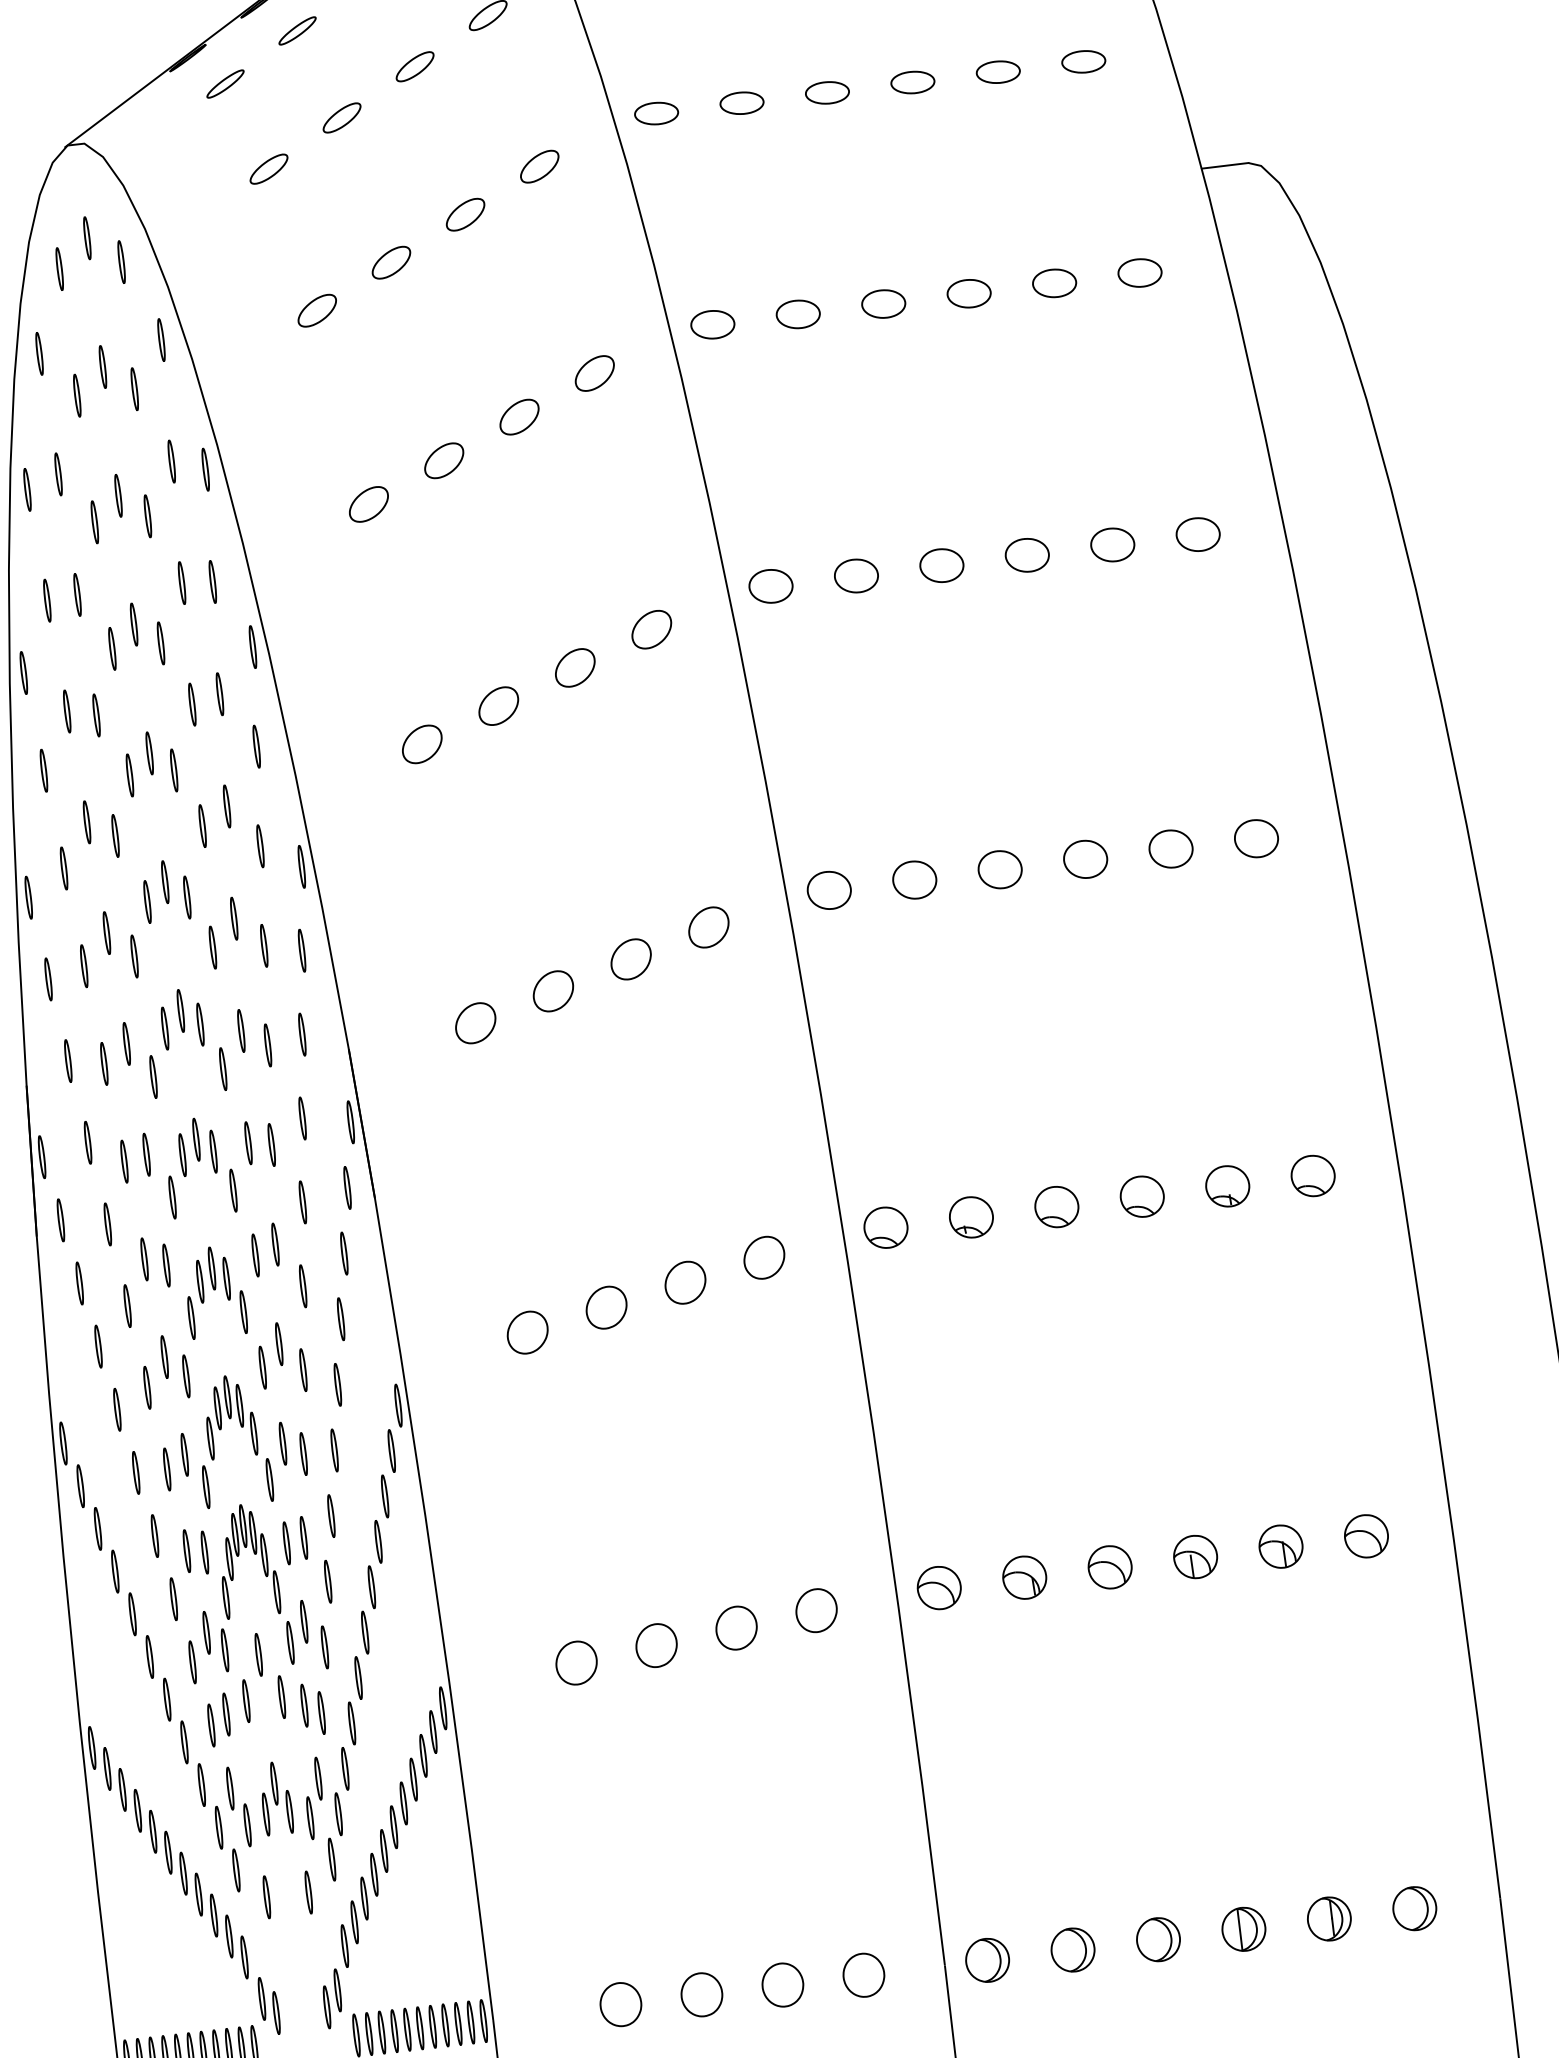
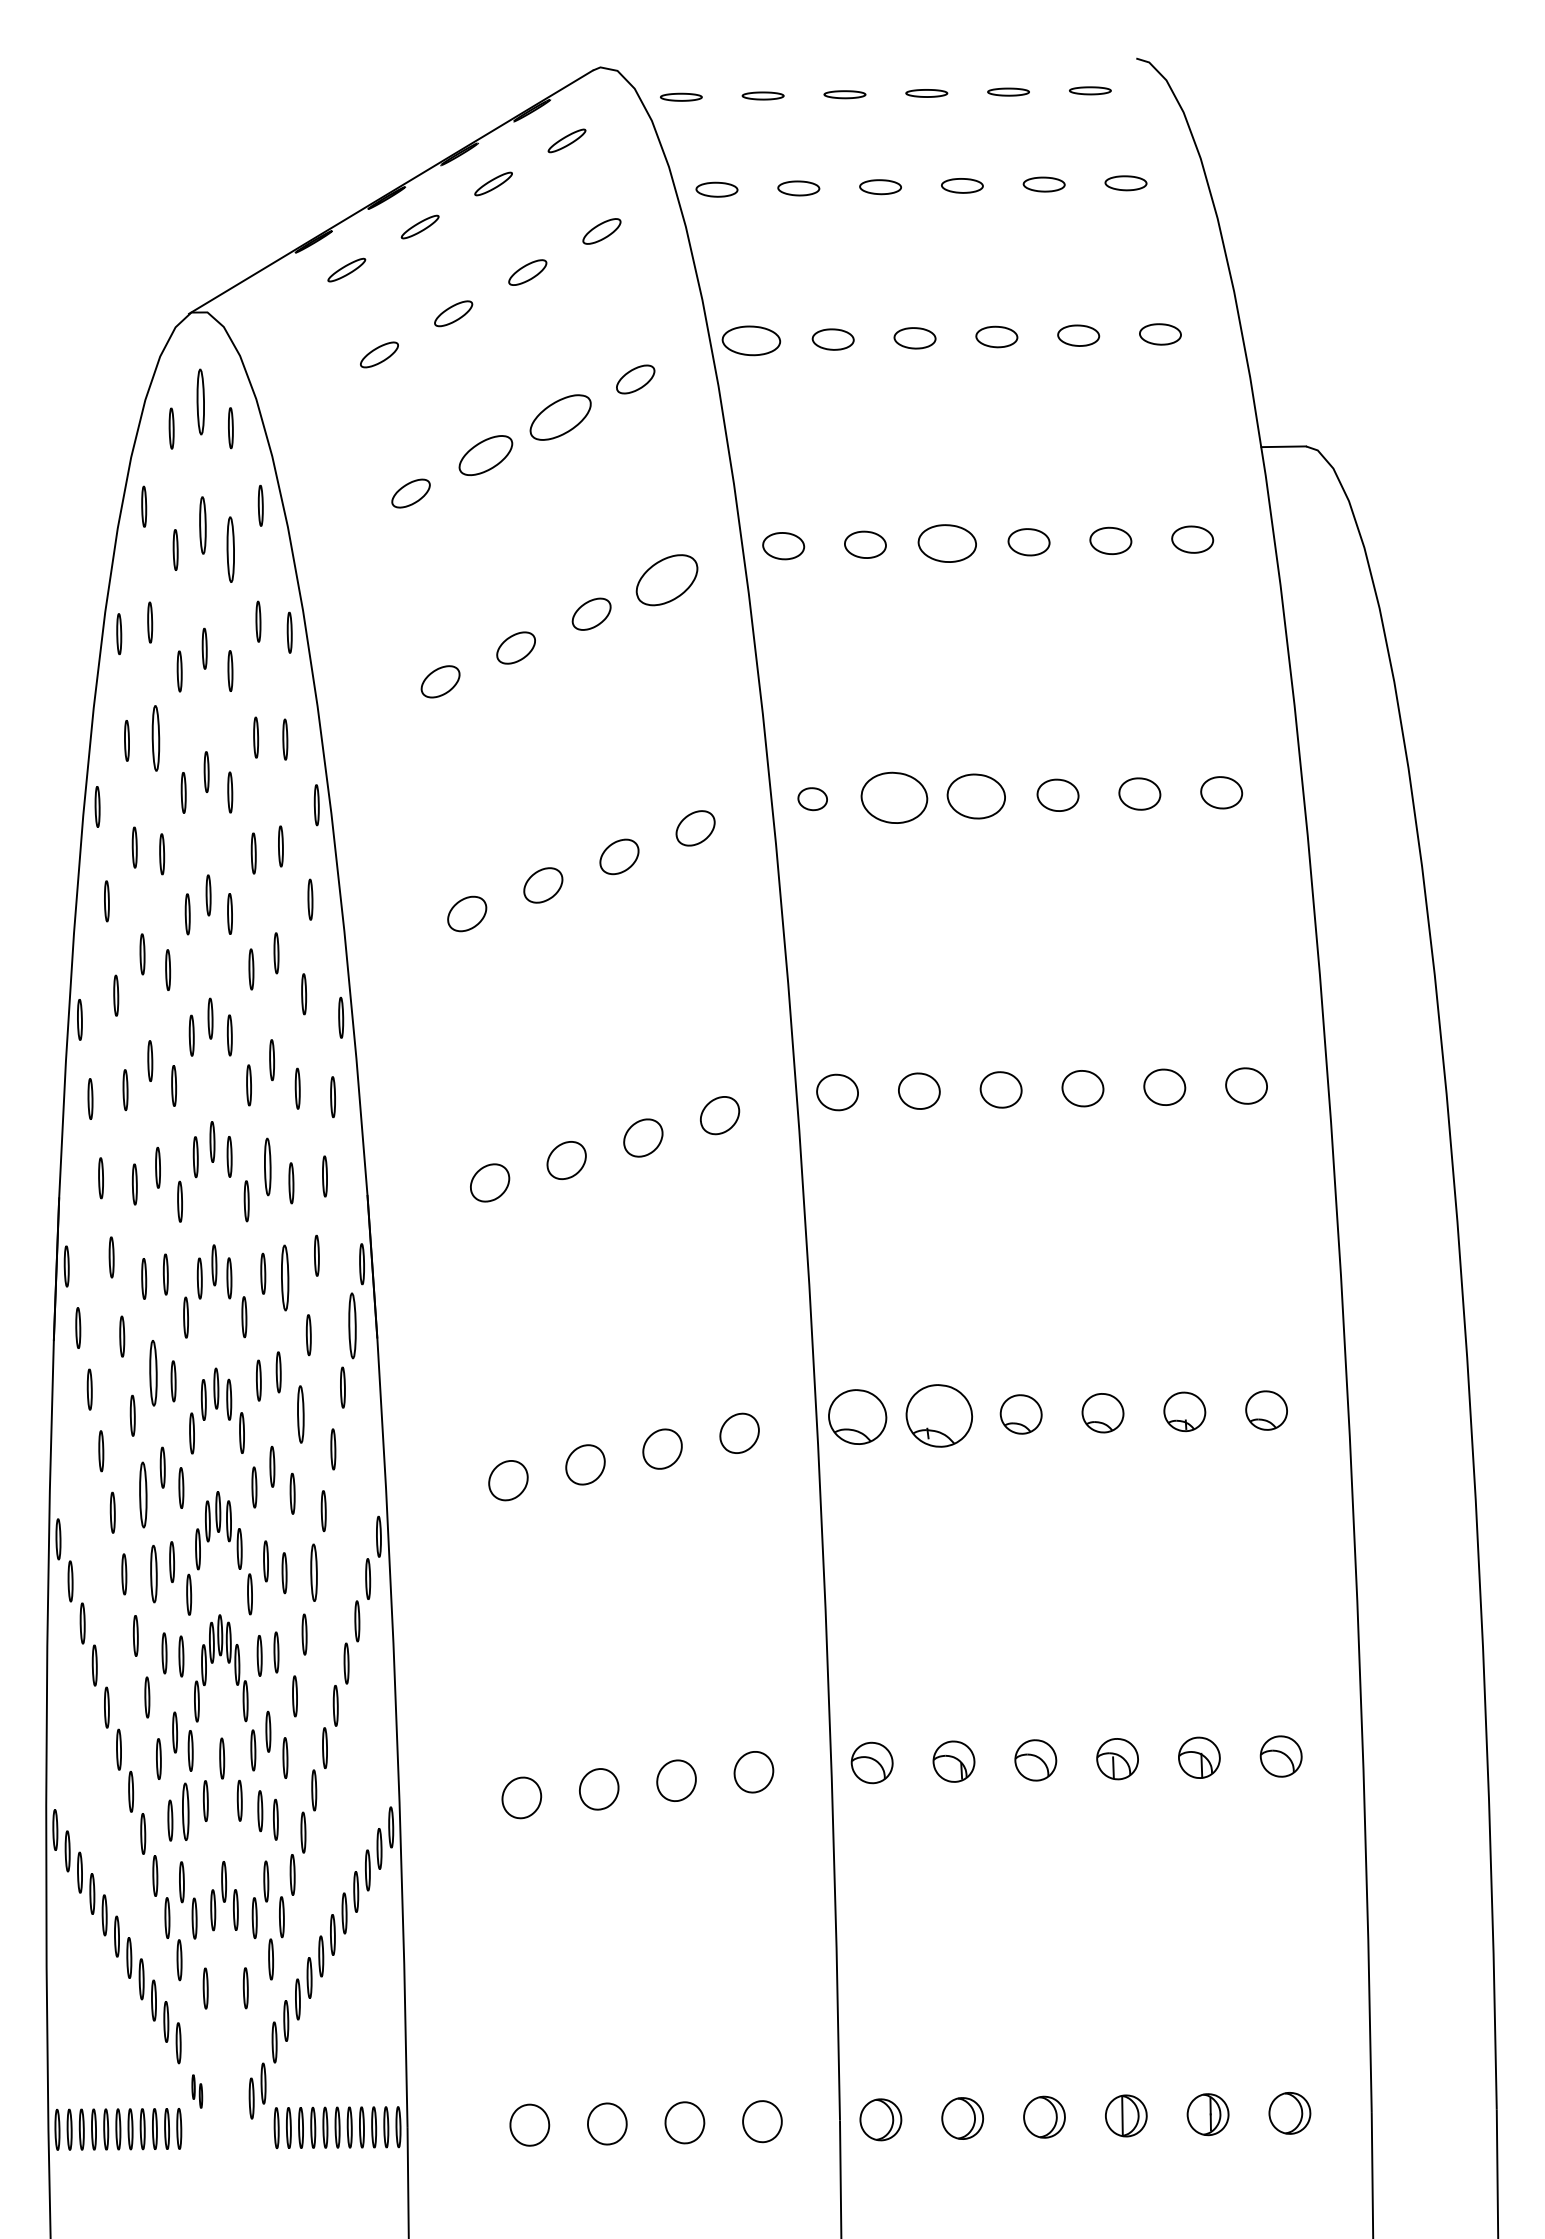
part: (656, 113) -> (751, 340), size x1.4
part: (465, 214) -> (560, 417), size x1.6
part: (87, 238) -> (200, 402), size x1.6
part: (390, 262) -> (485, 455), size x1.4
part: (882, 304) -> (946, 543), size x1.4
part: (102, 367) -> (202, 525), size x1.4
part: (595, 373) -> (667, 580), size x1.6
part: (134, 389) -> (230, 549), size x1.6
part: (941, 565) -> (975, 796), size x1.4
part: (856, 575) -> (894, 797), size x1.6
part: (770, 585) -> (812, 798), size x0.7
part: (77, 594) -> (156, 738), size x1.6
part: (241, 1030) -> (267, 1166), size x1.4
part: (271, 1144) -> (284, 1277), size x1.6
part: (347, 1187) -> (352, 1325), size x1.6
part: (971, 1217) -> (939, 1415), size x1.6
part: (885, 1227) -> (857, 1416), size x1.4
part: (144, 1259) -> (153, 1373), size x1.6
part: (302, 1286) -> (300, 1414), size x1.4
part: (147, 1387) -> (143, 1494), size x1.6
part: (334, 1450) -> (314, 1572), size x1.4
part: (166, 1469) -> (153, 1574), size x1.4
part: (226, 1714) -> (185, 1811), size x1.4
part: (269, 2005) -> (197, 2091), size x0.6

